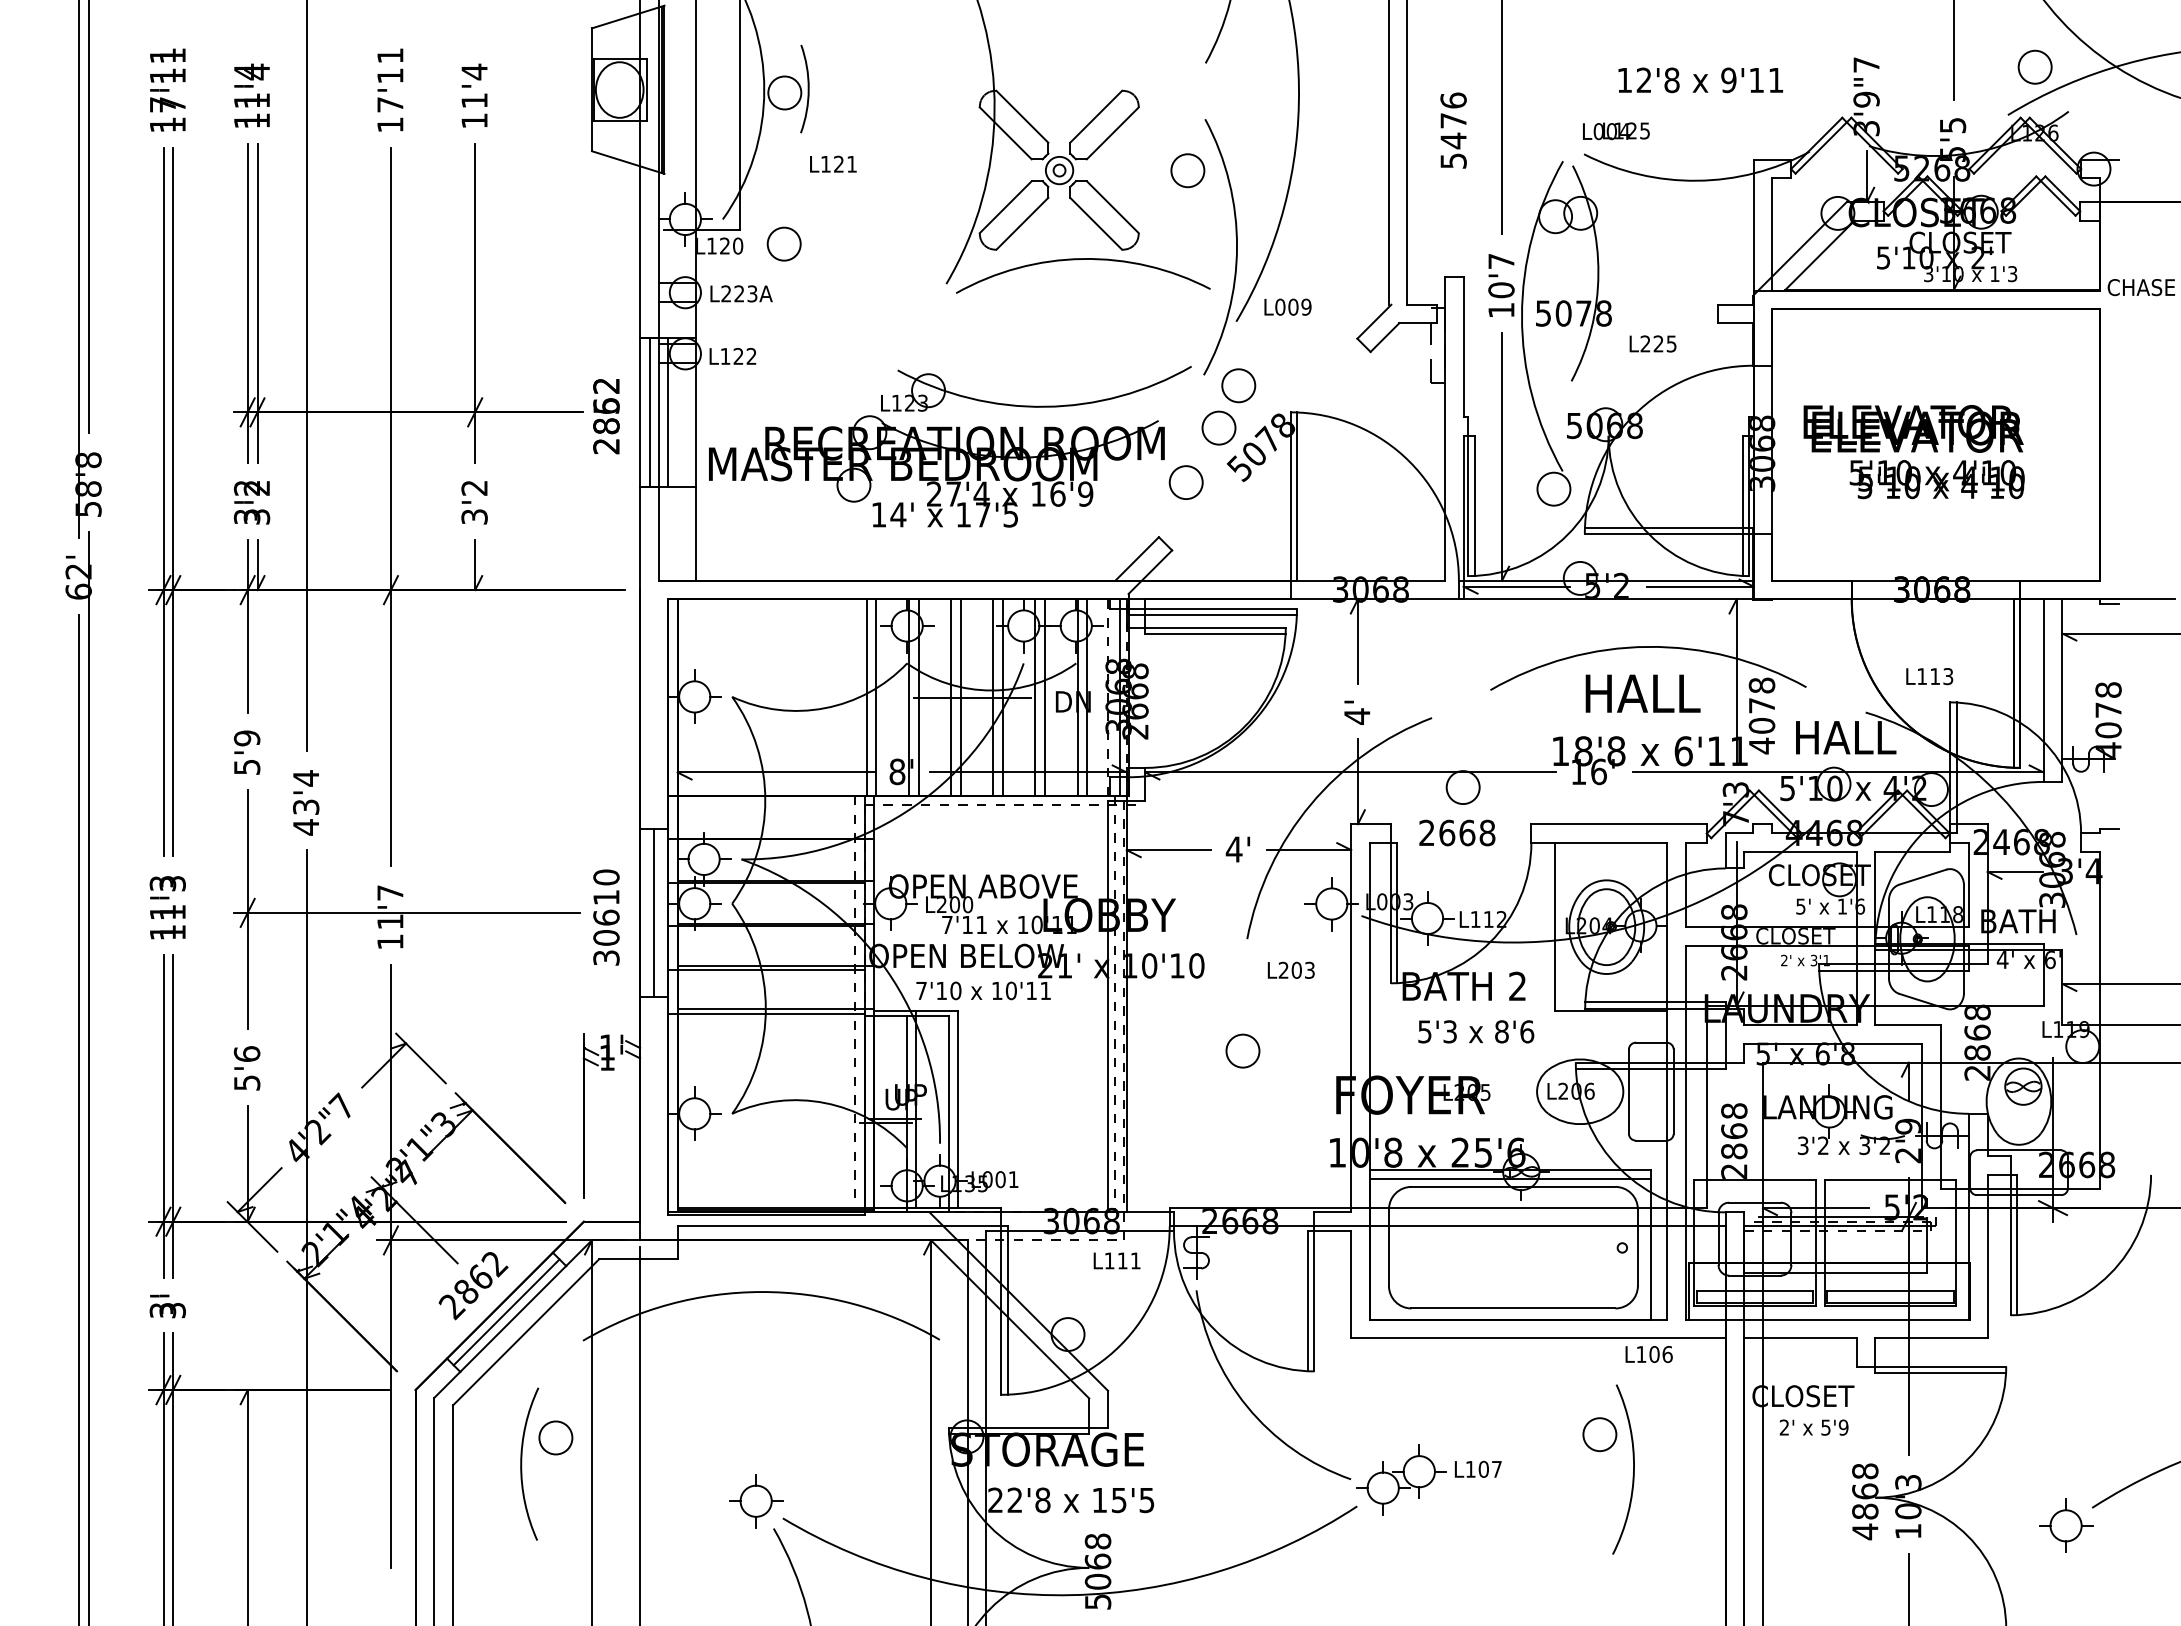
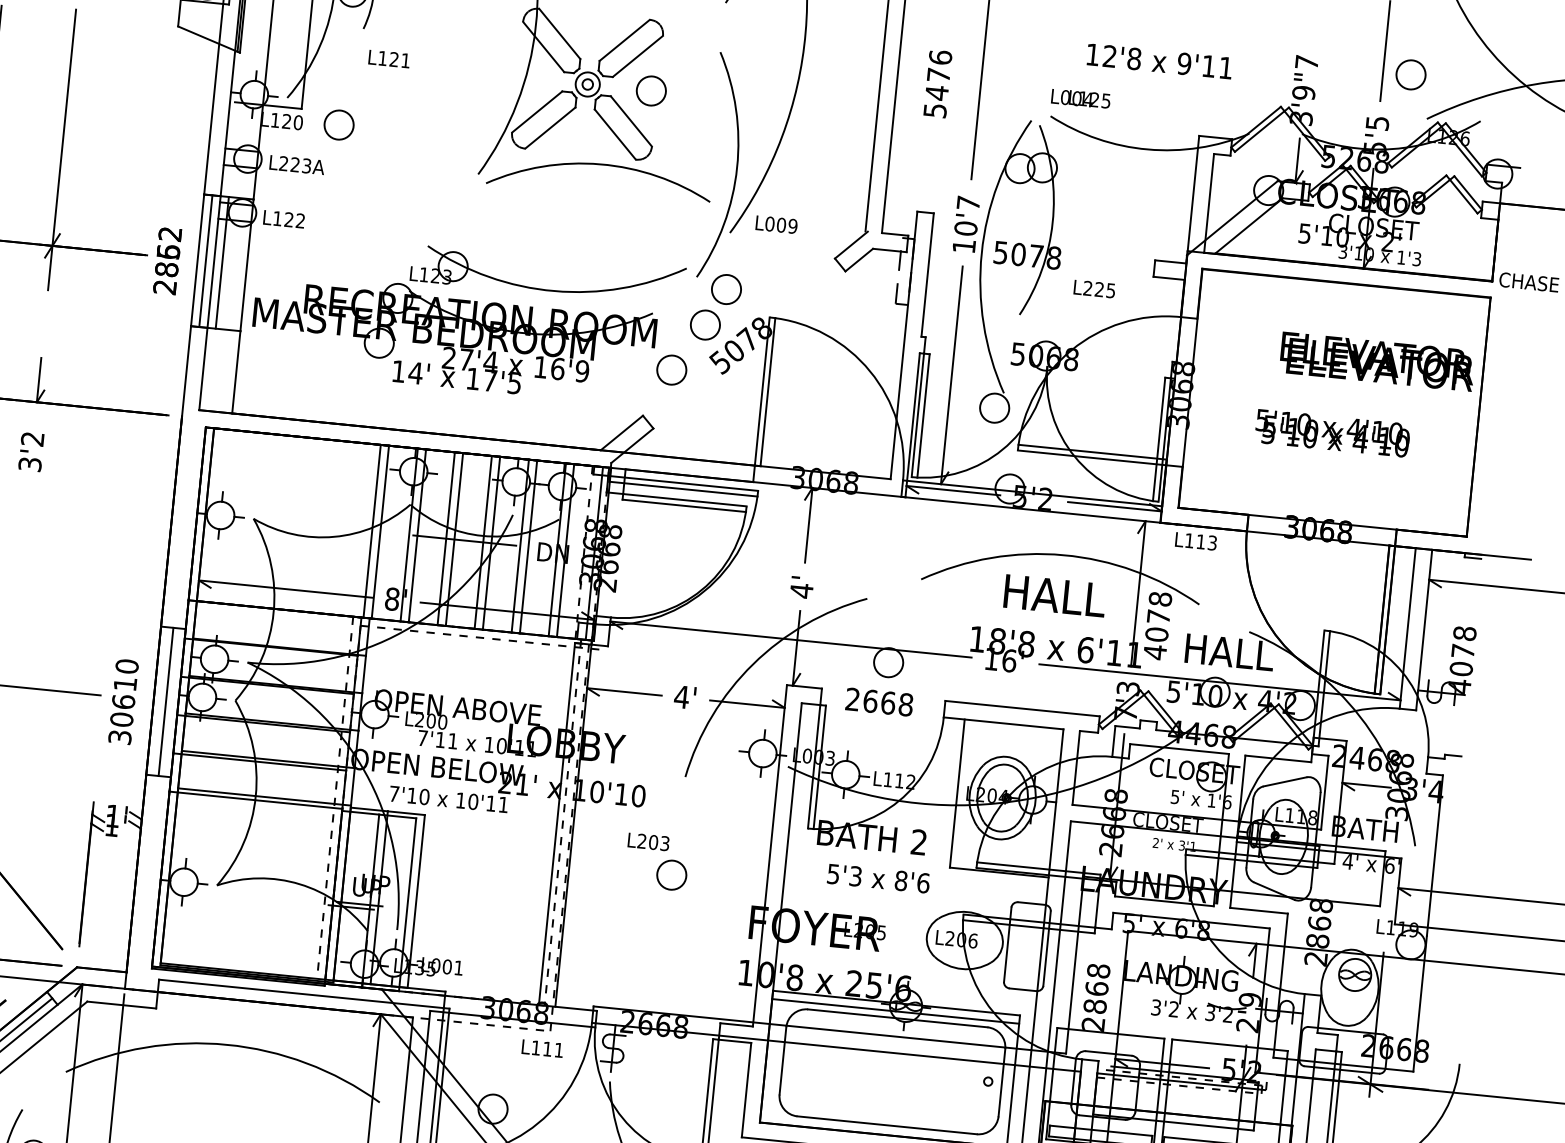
part: (2034, 66) -> (1410, 74), moved
part: (1187, 170) -> (651, 90), moved
text: (1913, 428) -> (1377, 361), moved
text: (474, 502) -> (31, 451), moved
text: (1929, 676) -> (1195, 541), moved
text: (1290, 969) -> (648, 841), moved

